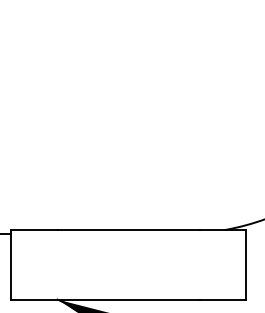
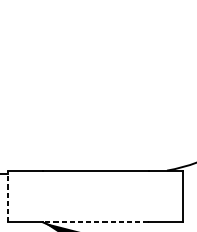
line: (11, 264) -> (8, 196), solid -> dashed
line: (128, 299) -> (95, 222), solid -> dashed

